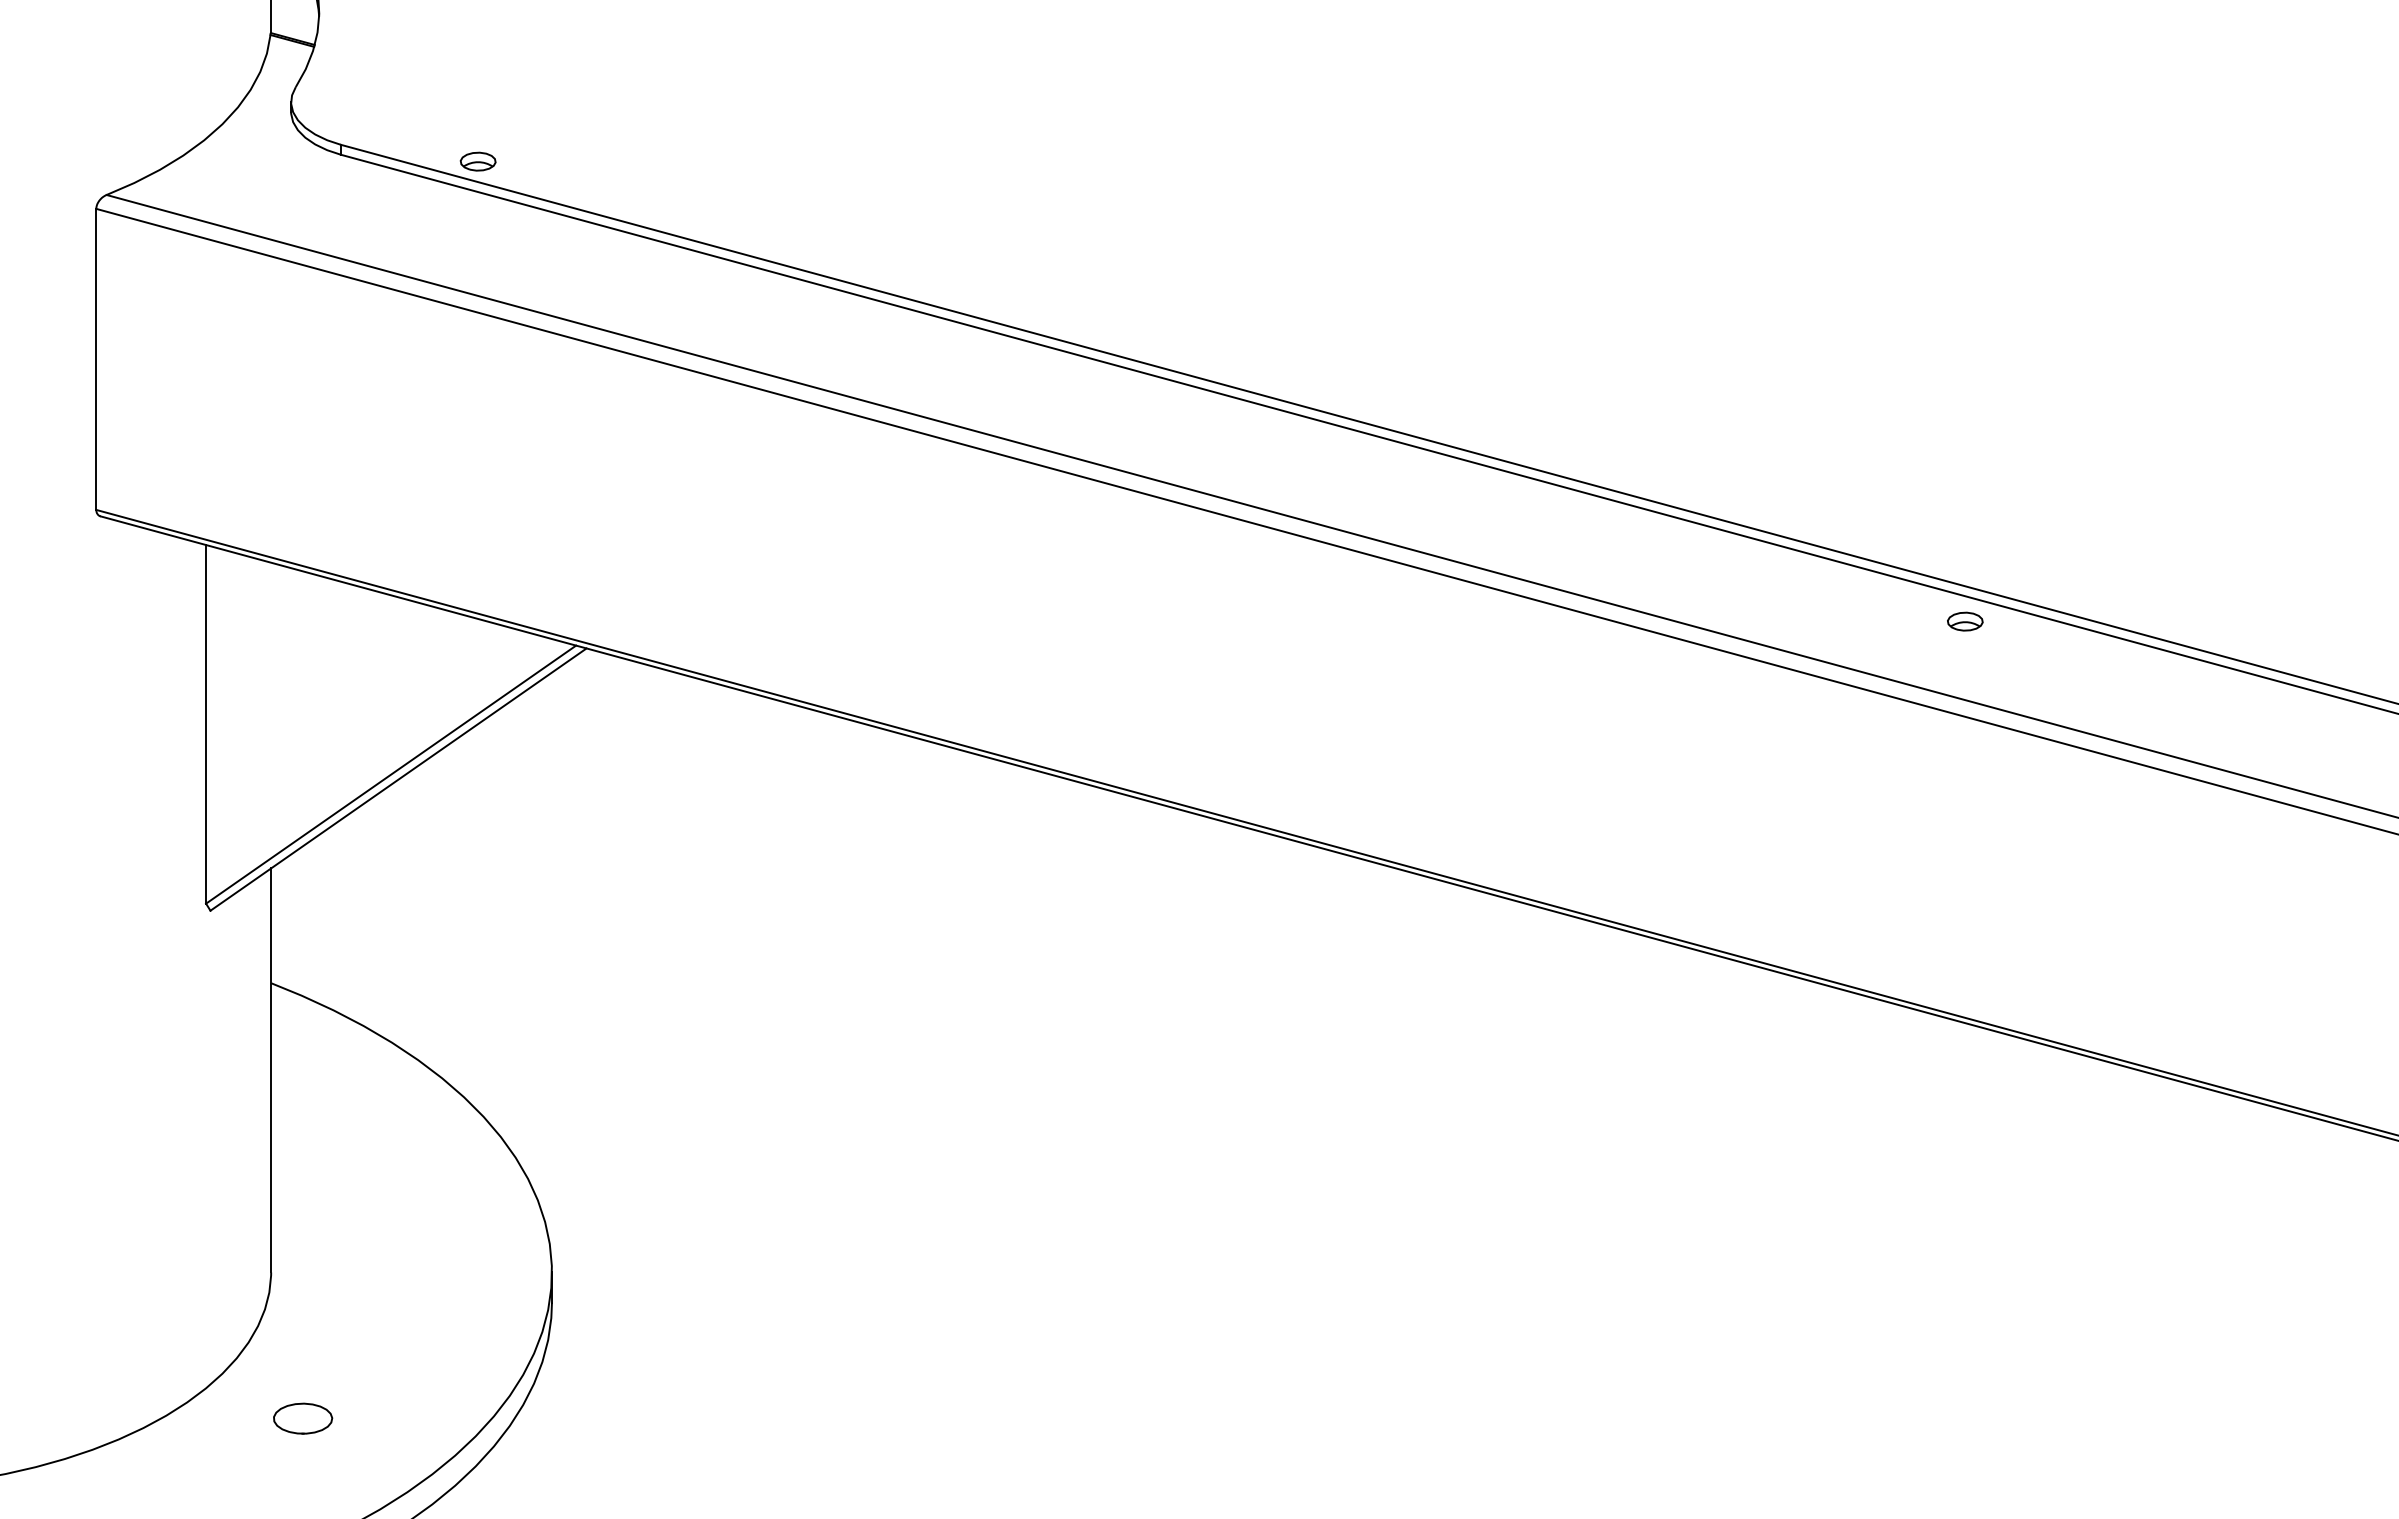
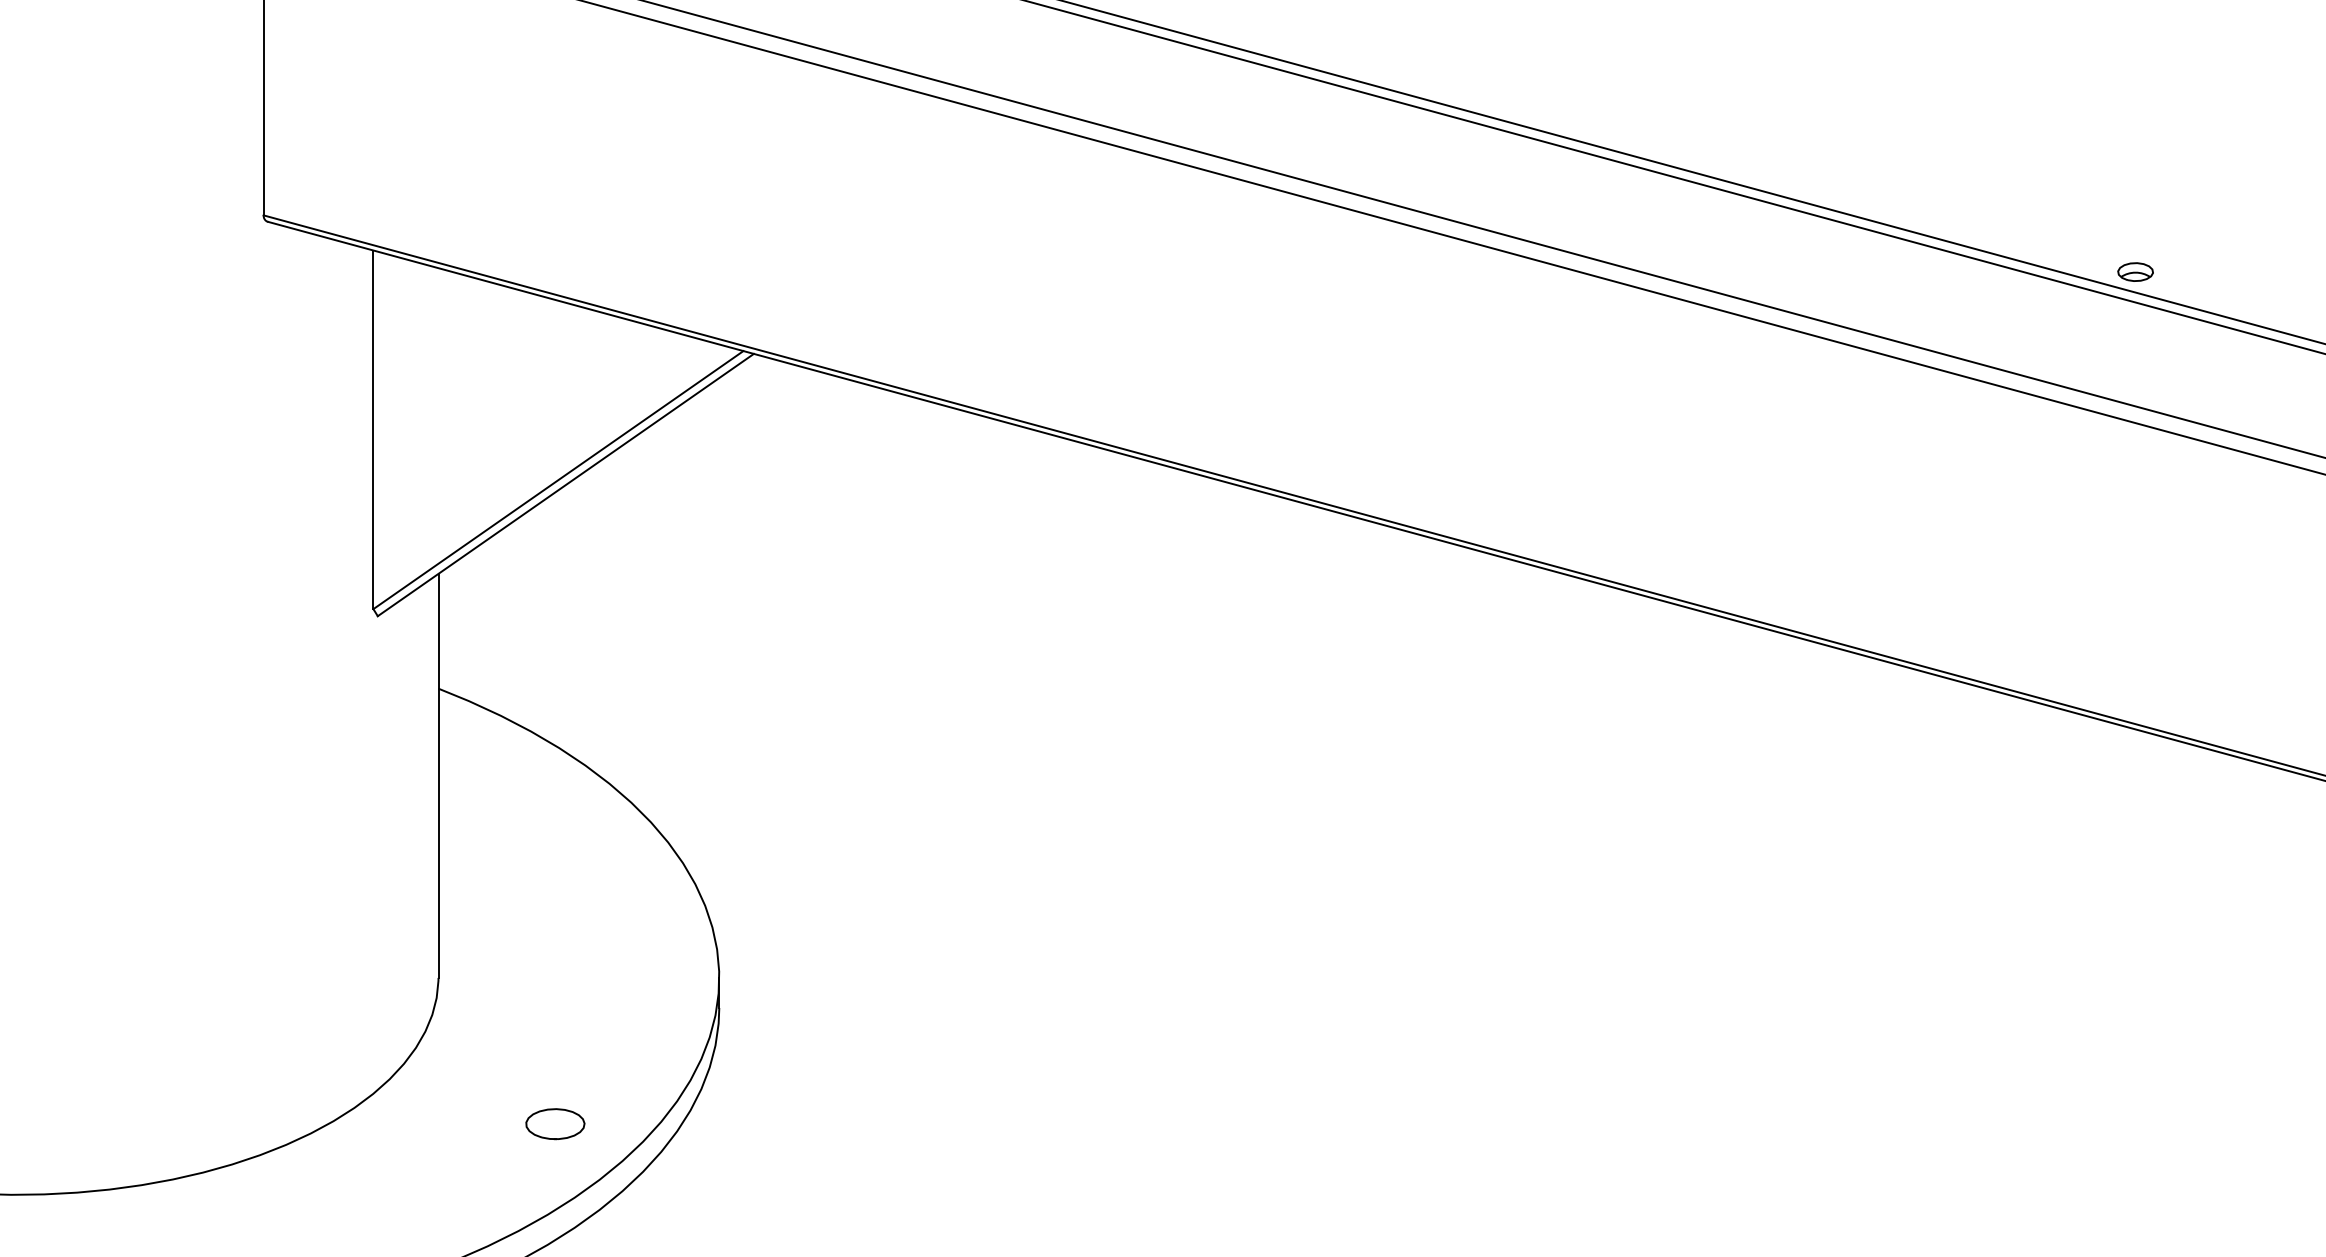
part: (1965, 621) -> (2135, 271), moved
part: (303, 1418) -> (555, 1123), moved

